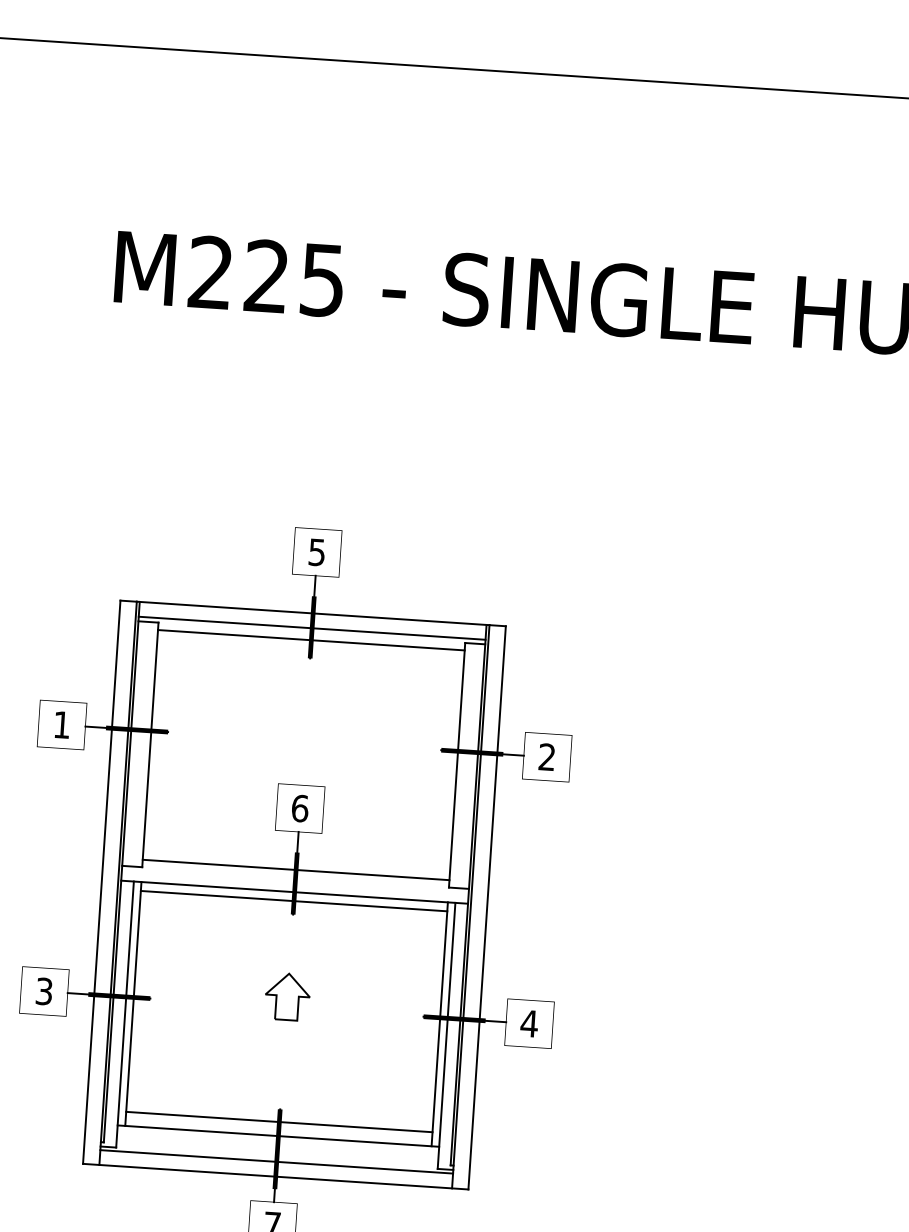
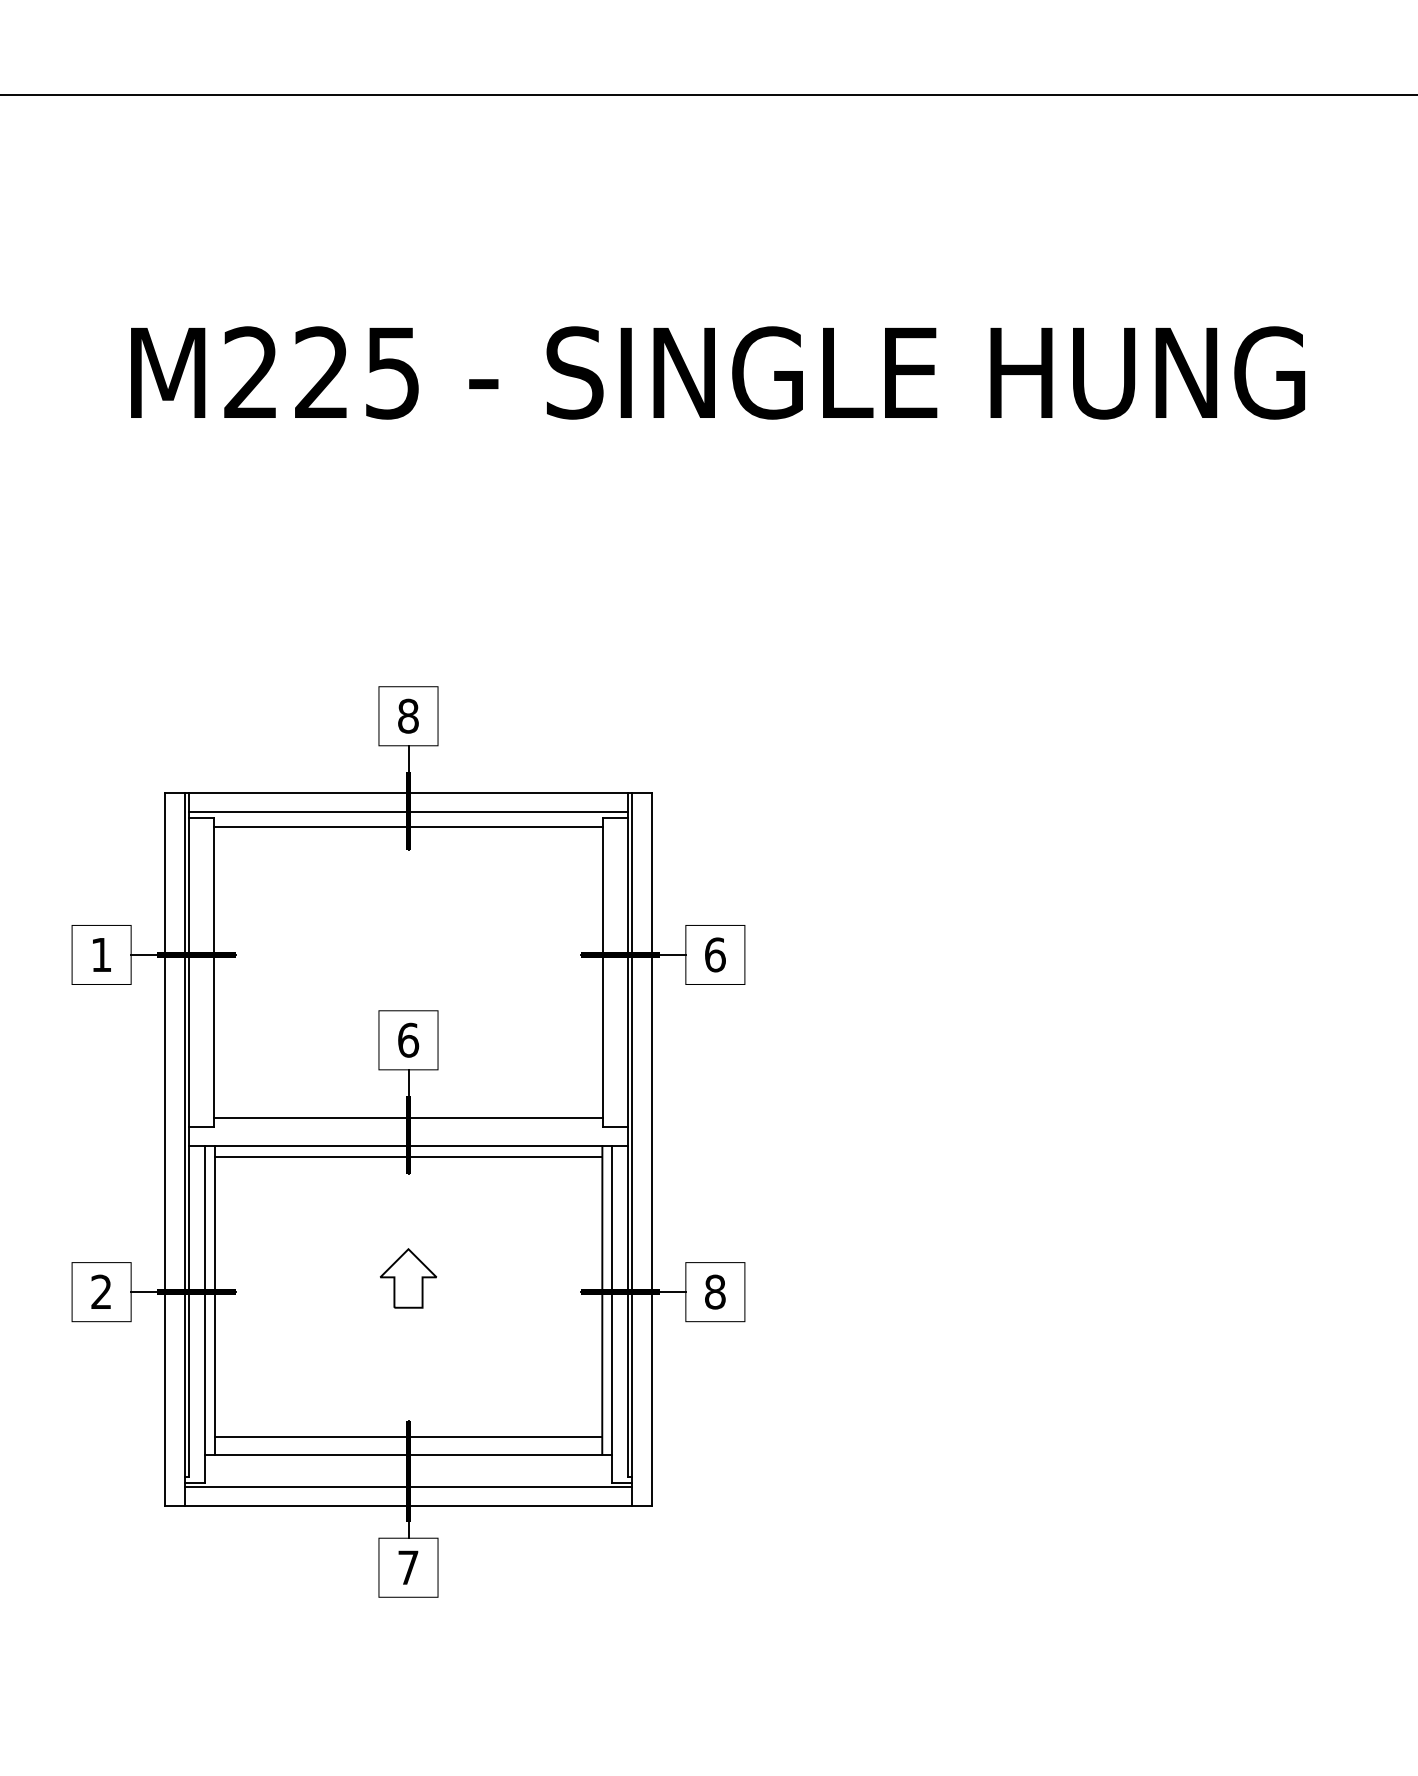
text: (317, 551) -> (408, 715), 5 -> 8
text: (547, 756) -> (715, 954), 2 -> 6
text: (44, 991) -> (101, 1292), 3 -> 2
text: (529, 1023) -> (715, 1291), 4 -> 8

